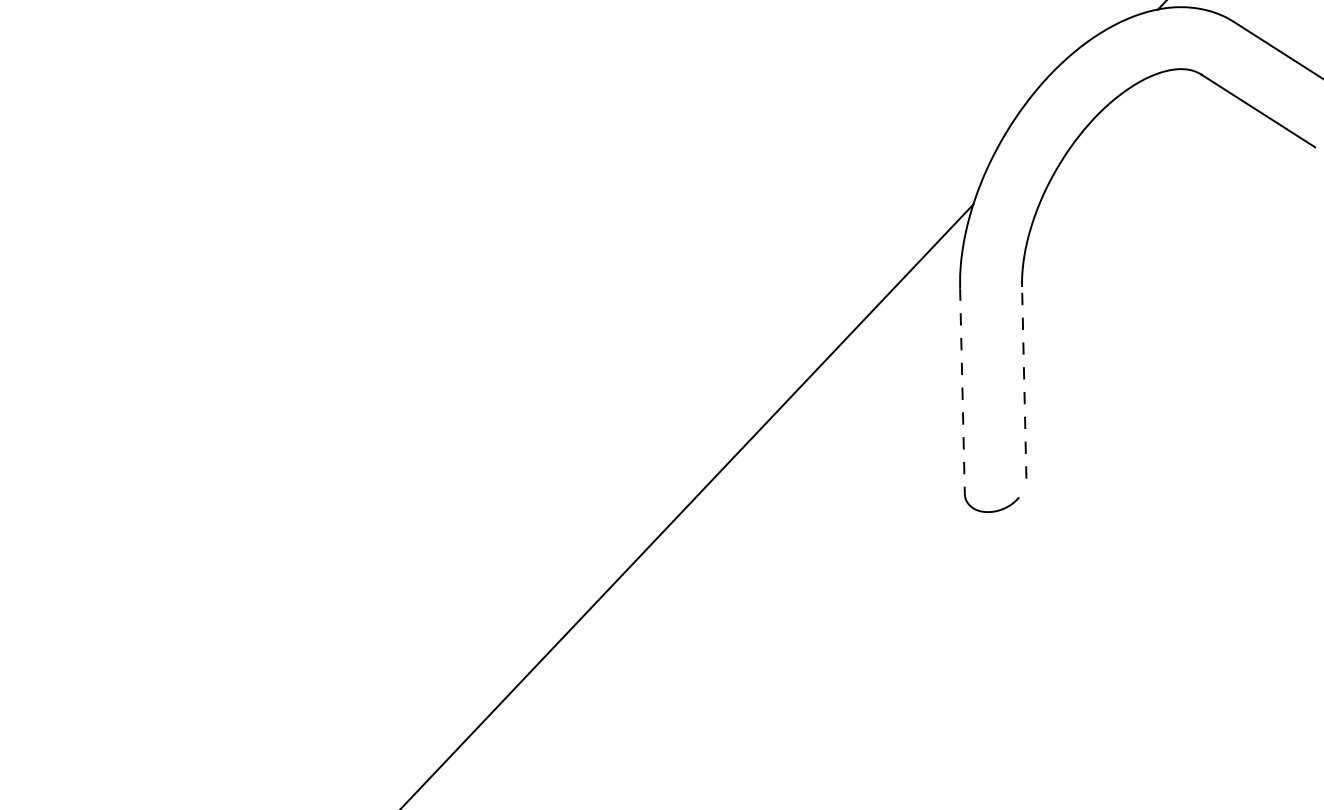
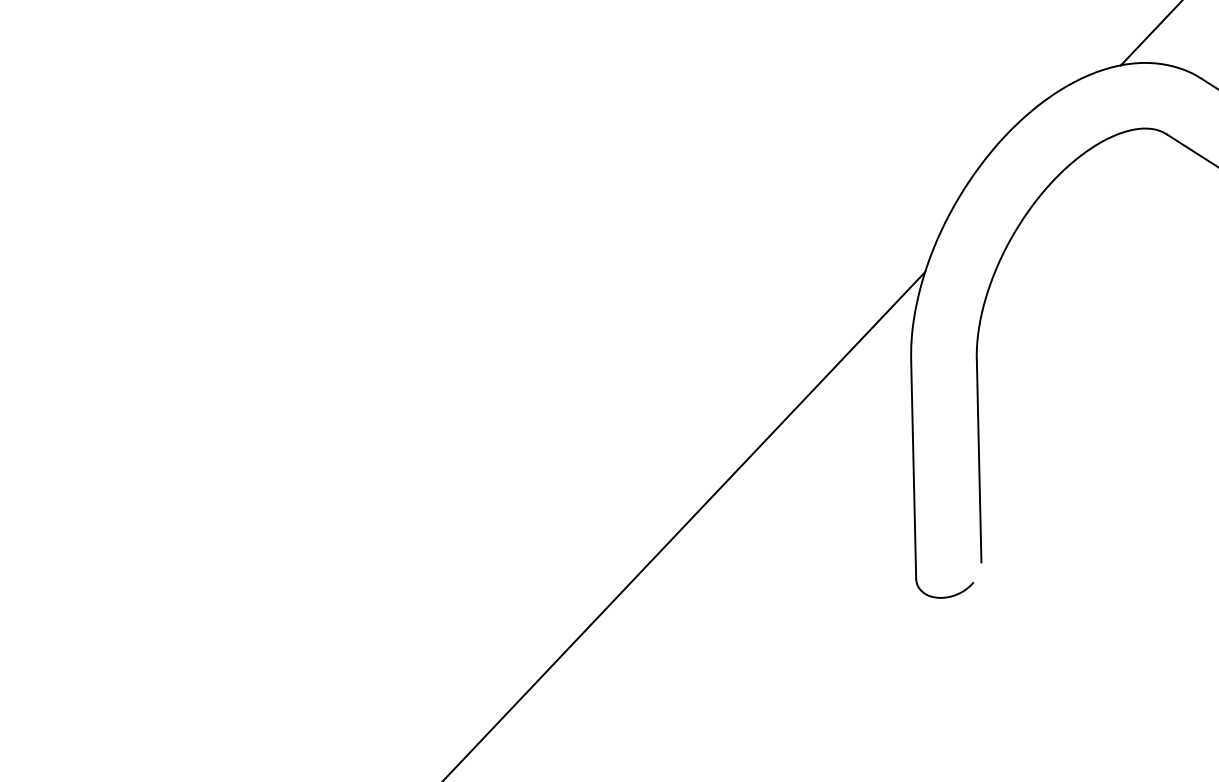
line: (1024, 382) -> (979, 460), dashed -> solid
line: (962, 391) -> (913, 470), dashed -> solid

